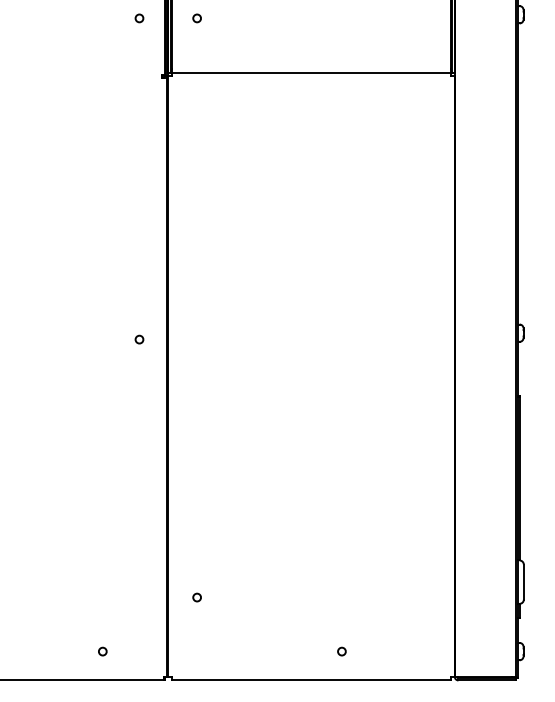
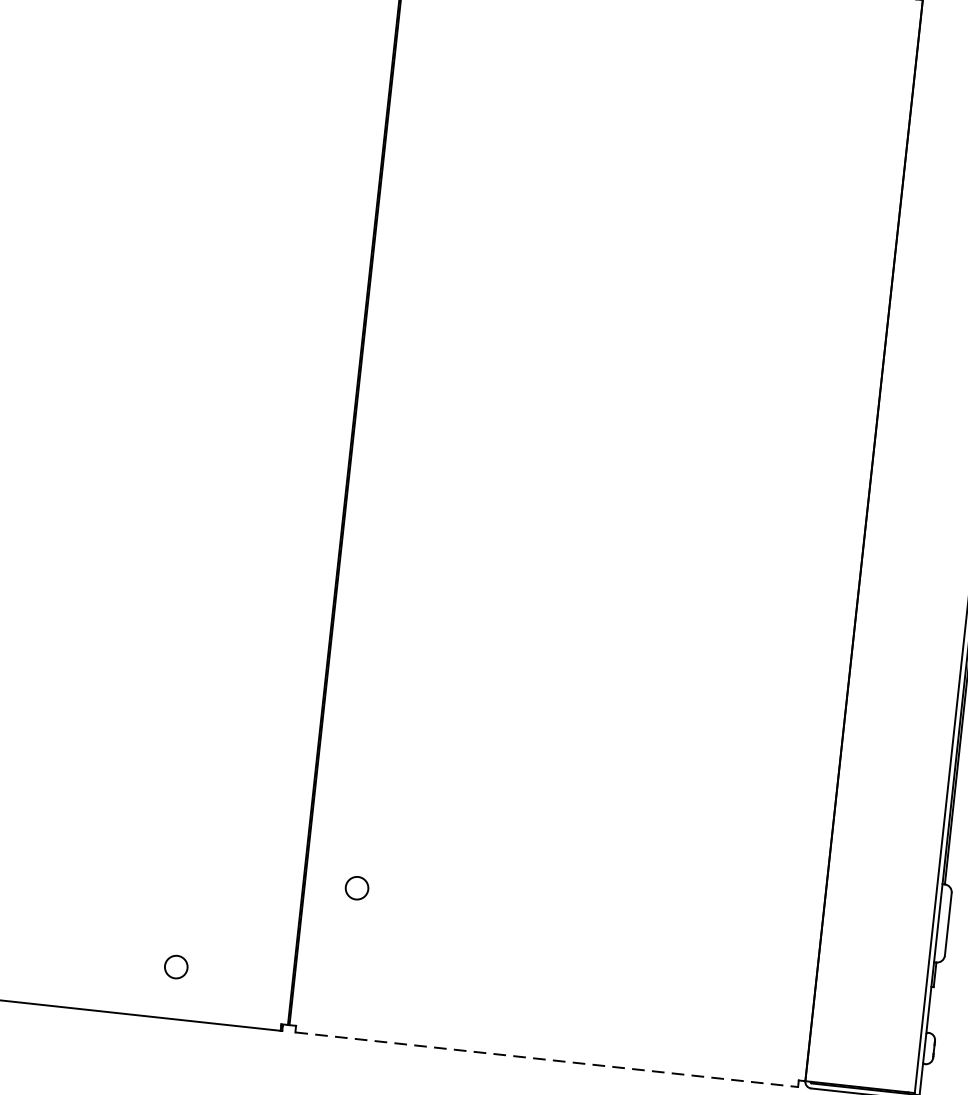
circle: (139, 339) -> (303, 412), removed
circle: (196, 597) -> (355, 887), size x1.6
circle: (102, 651) -> (175, 966), size x1.6
circle: (341, 651) -> (606, 1013), removed
line: (311, 680) -> (546, 1059), solid -> dashed

